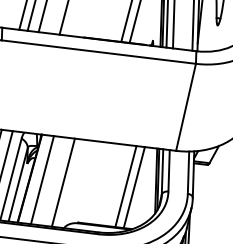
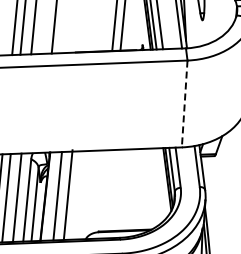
line: (185, 106) -> (184, 103), solid -> dashed
line: (62, 182) -> (67, 194), moved
line: (125, 186) -> (138, 189), removed
line: (134, 186) -> (147, 188), removed

